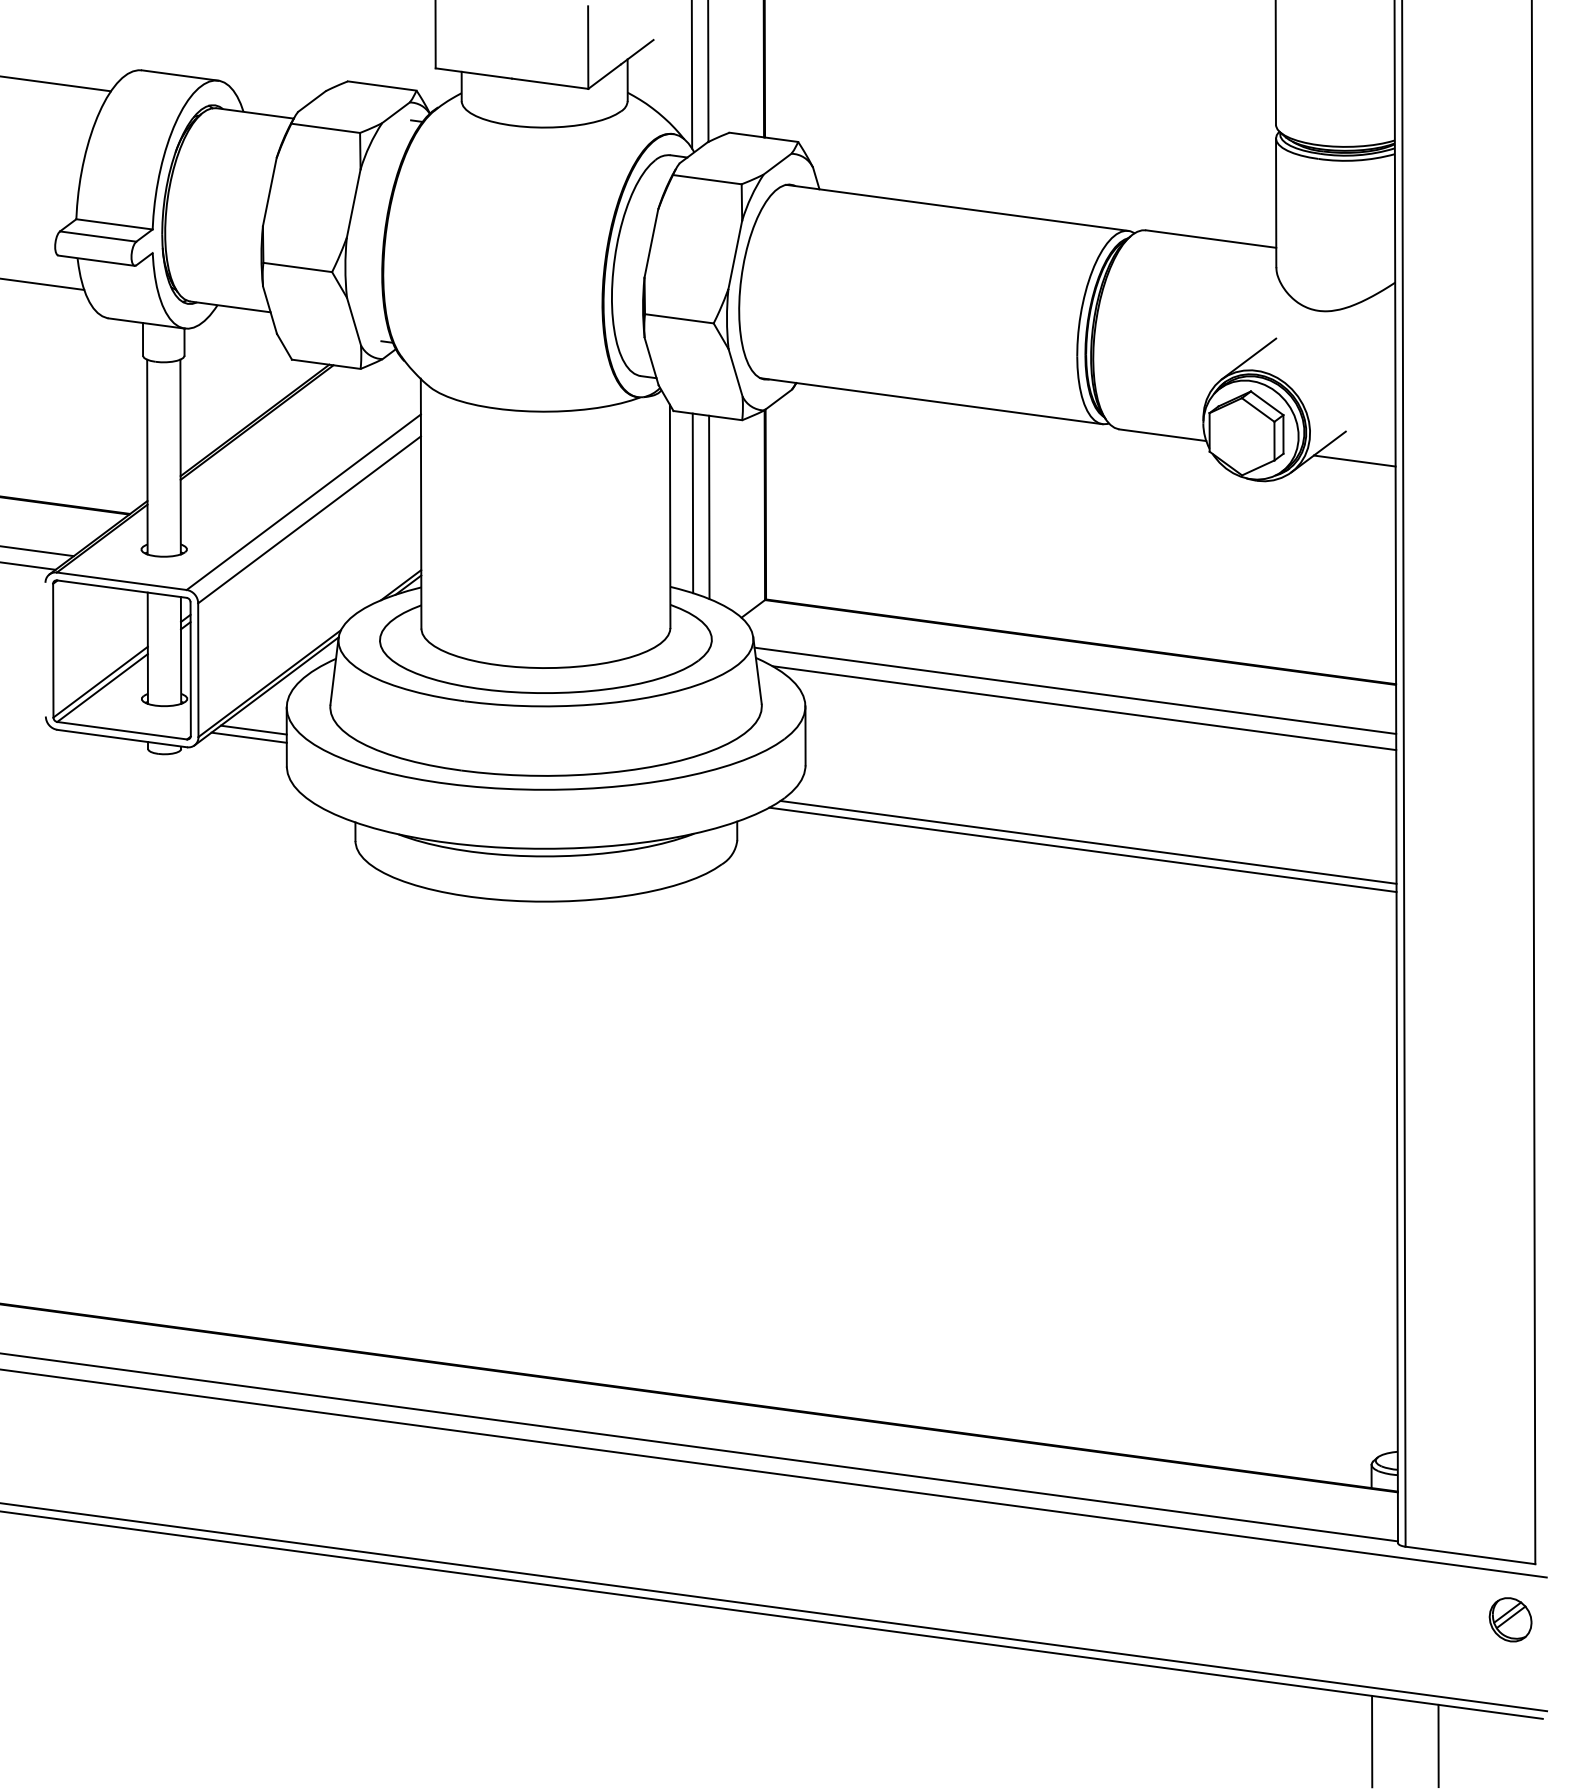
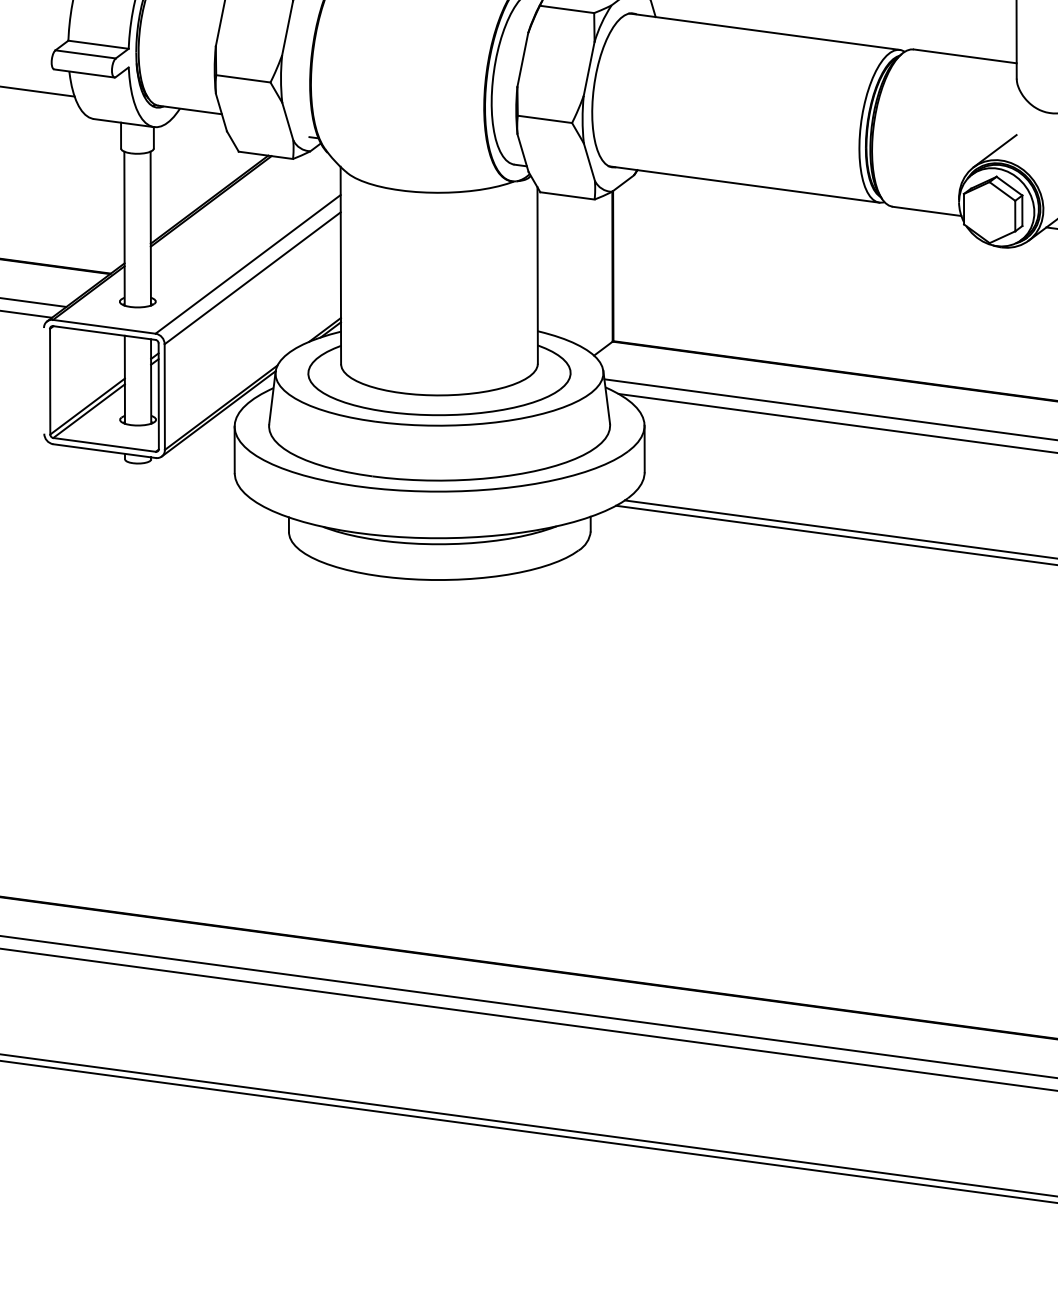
line: (692, 503) -> (555, 265), removed
line: (709, 507) -> (568, 268), removed
line: (253, 729) -> (208, 443), removed
line: (248, 737) -> (204, 450), removed

